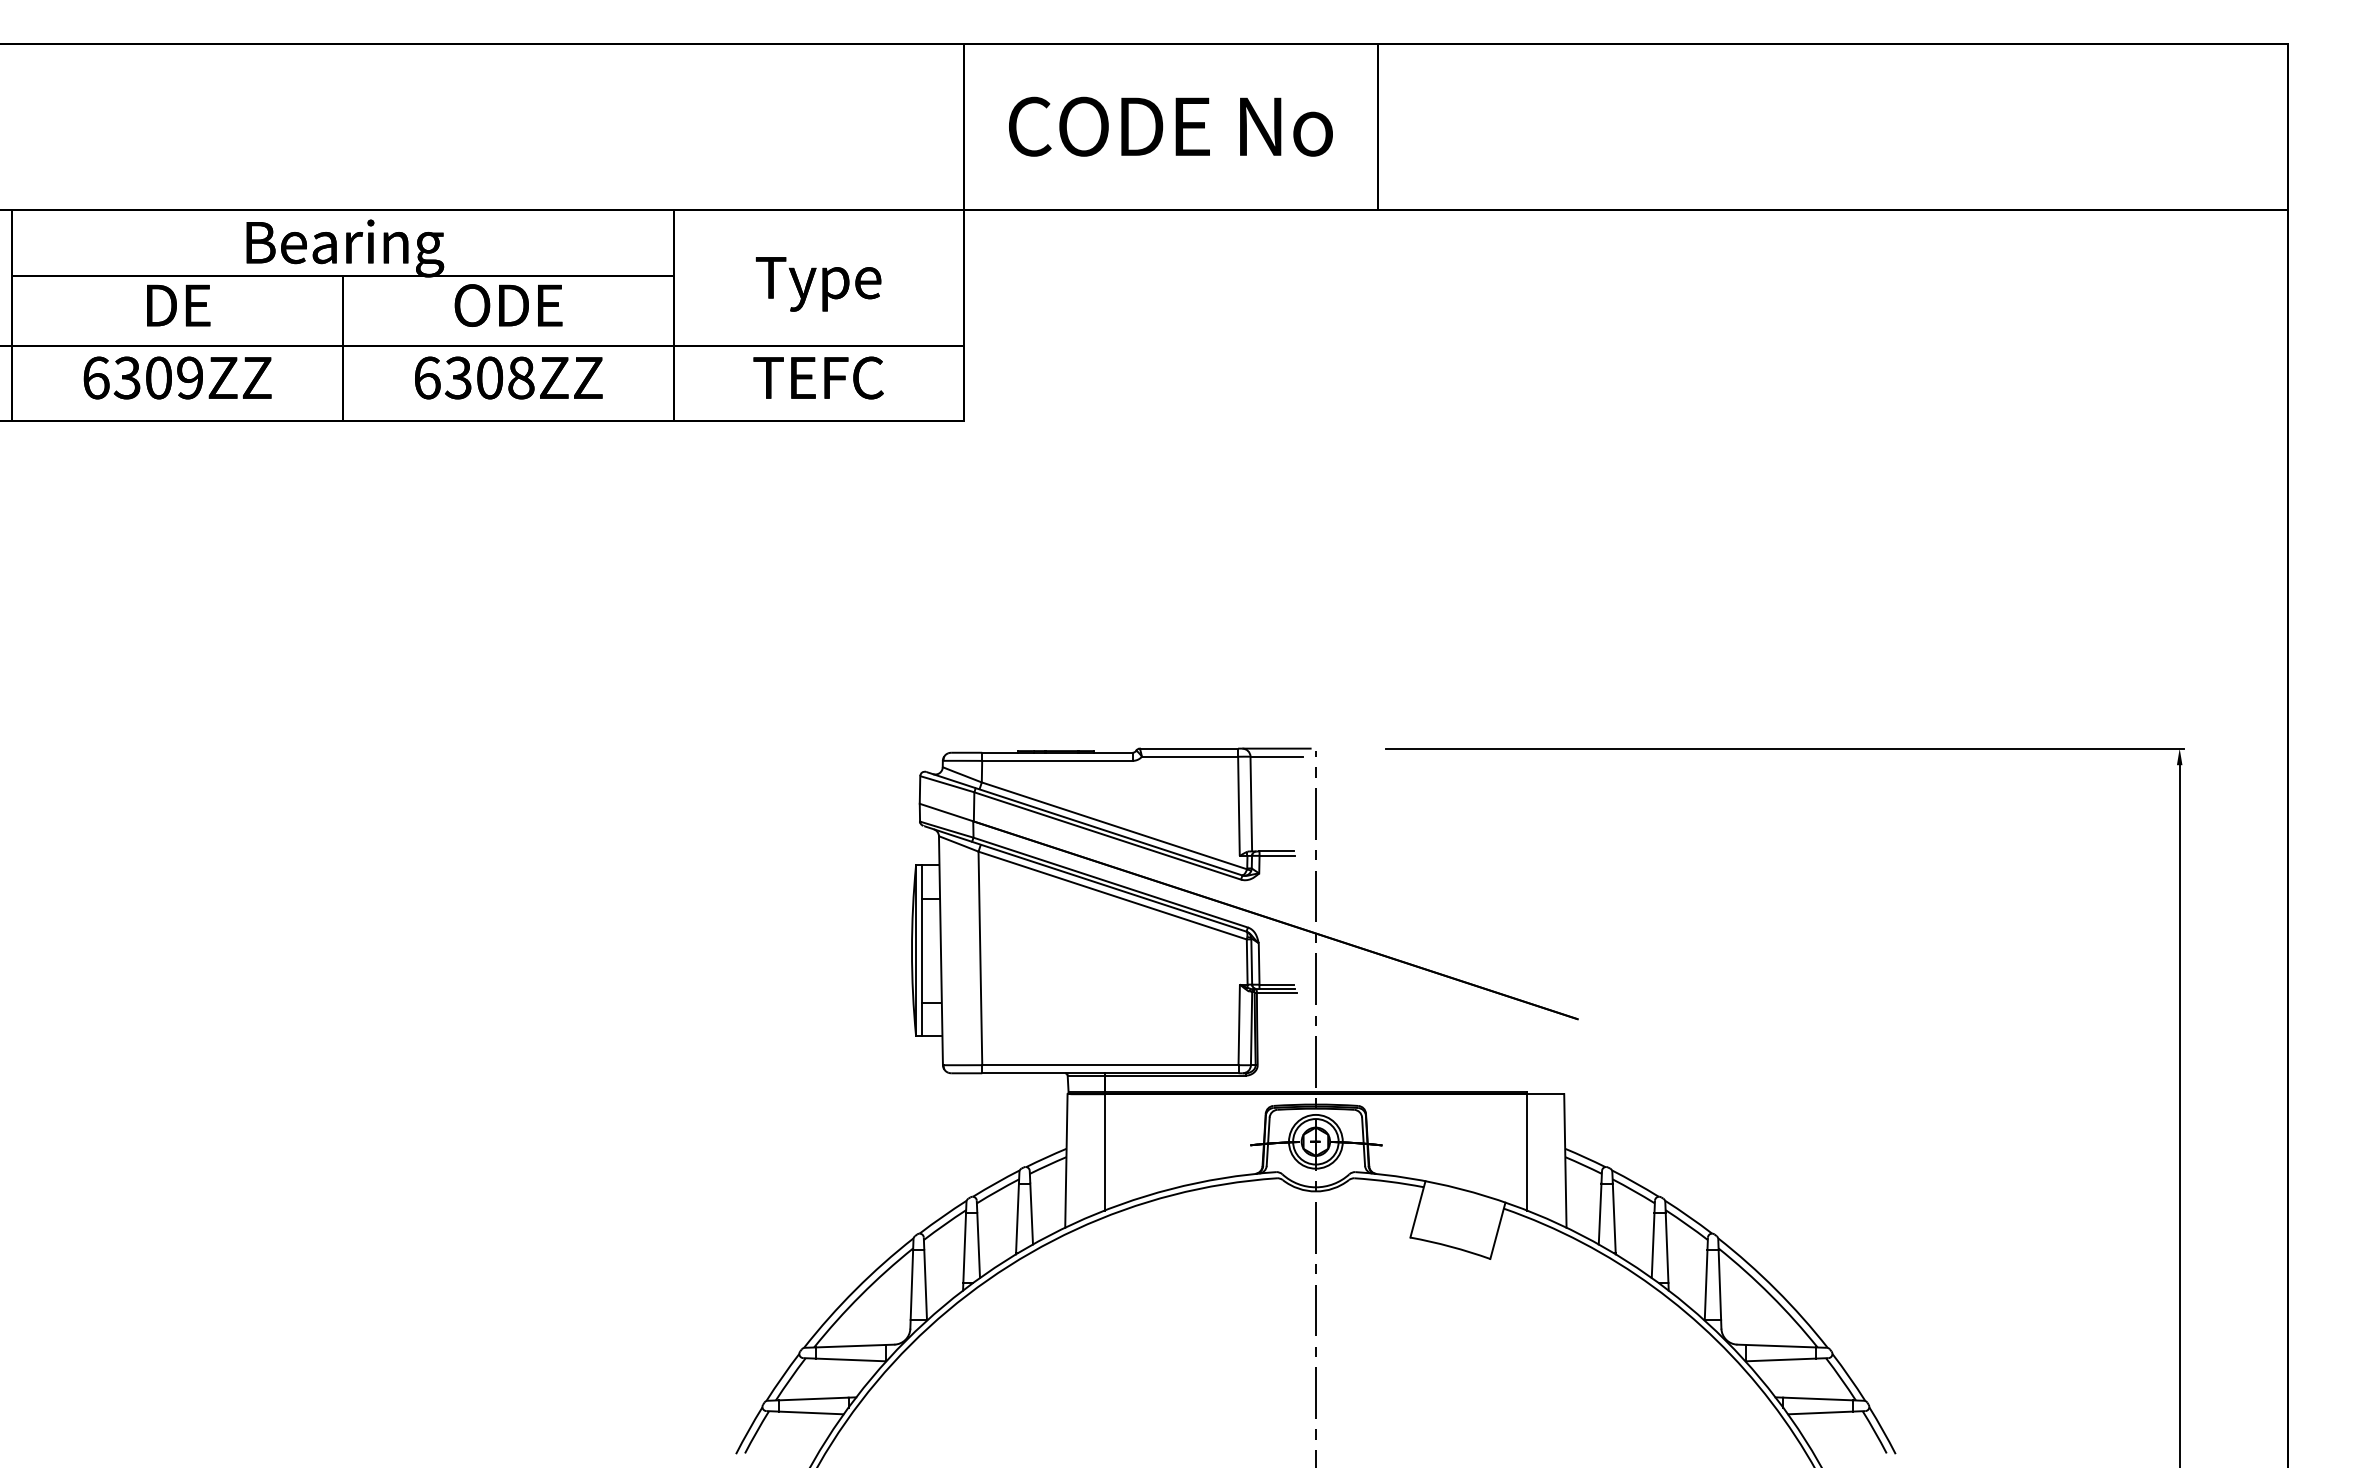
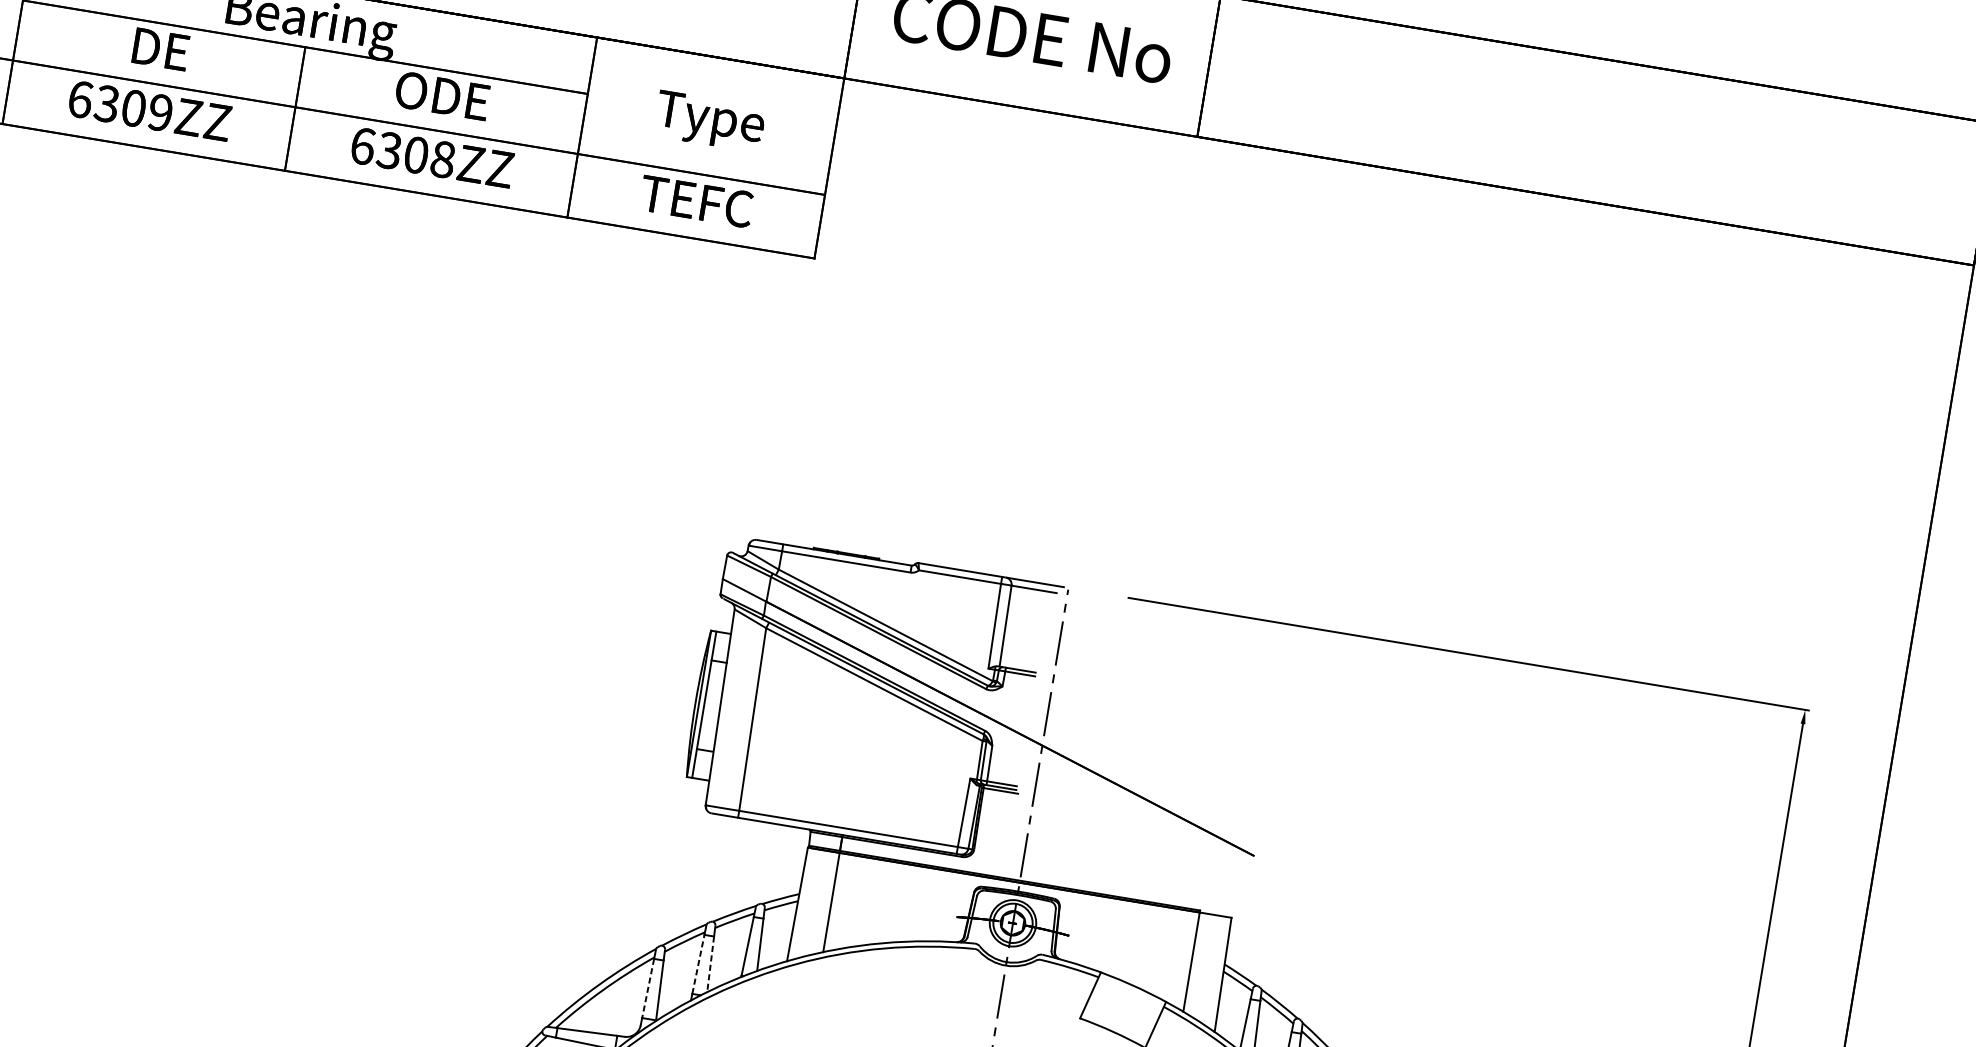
line: (978, 1245) -> (710, 964), solid -> dashed
line: (964, 1248) -> (698, 964), solid -> dashed
line: (911, 1285) -> (647, 988), solid -> dashed

